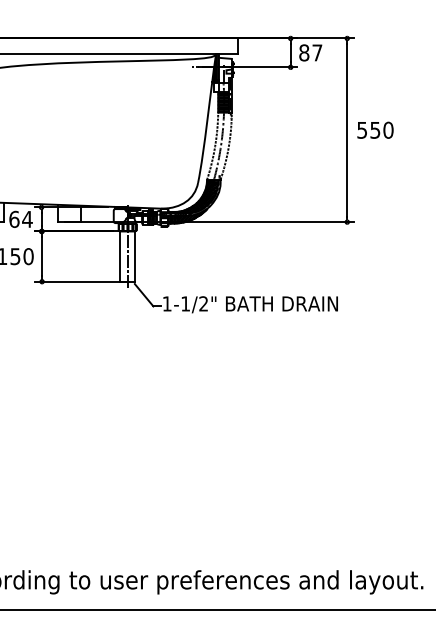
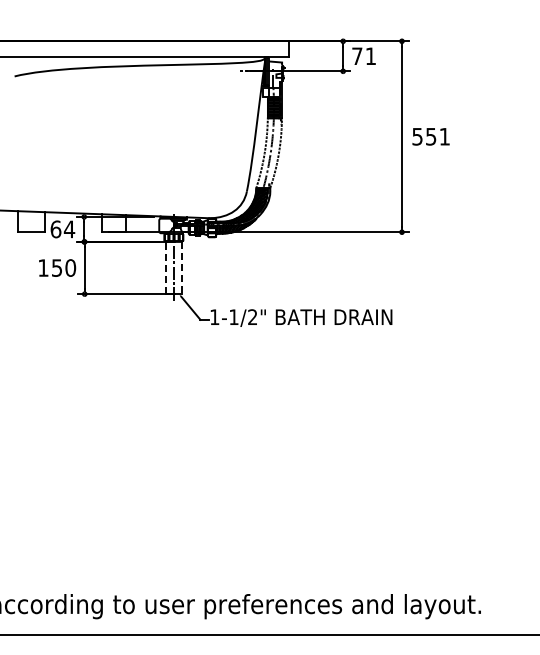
text: (310, 53) -> (363, 56), 87 -> 71
text: (388, 130) -> (444, 136), 550 -> 551
line: (119, 256) -> (165, 267), solid -> dashed
line: (135, 257) -> (181, 268), solid -> dashed

